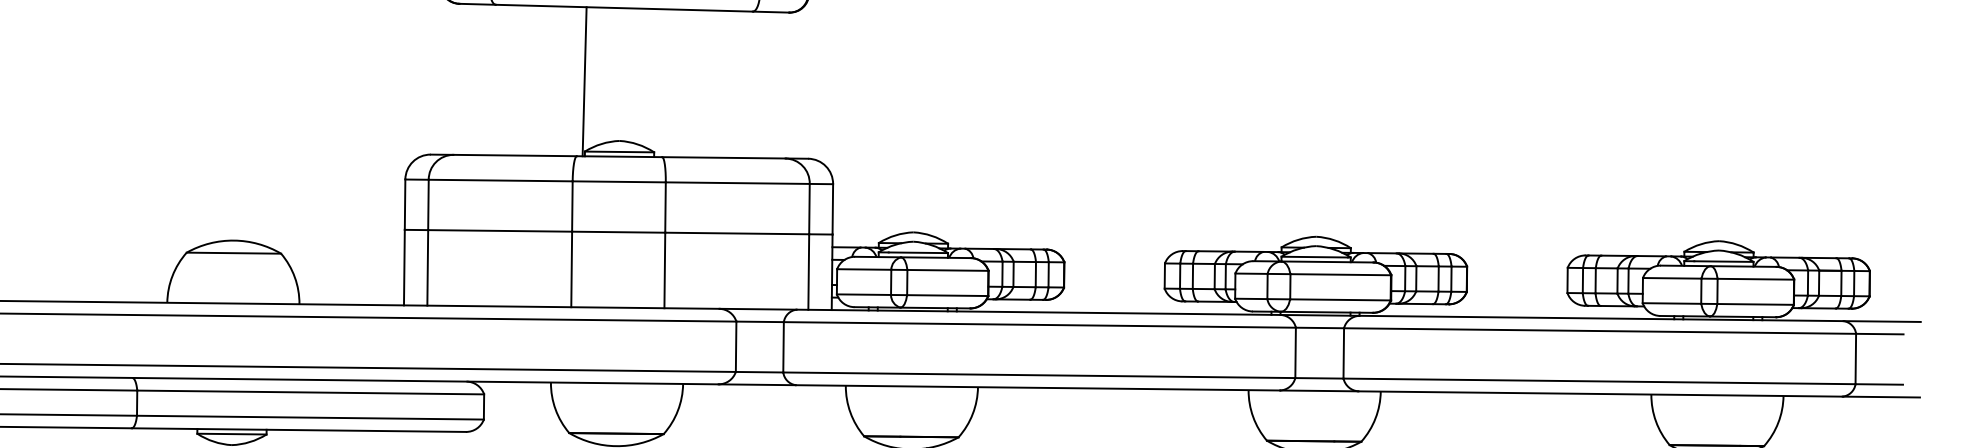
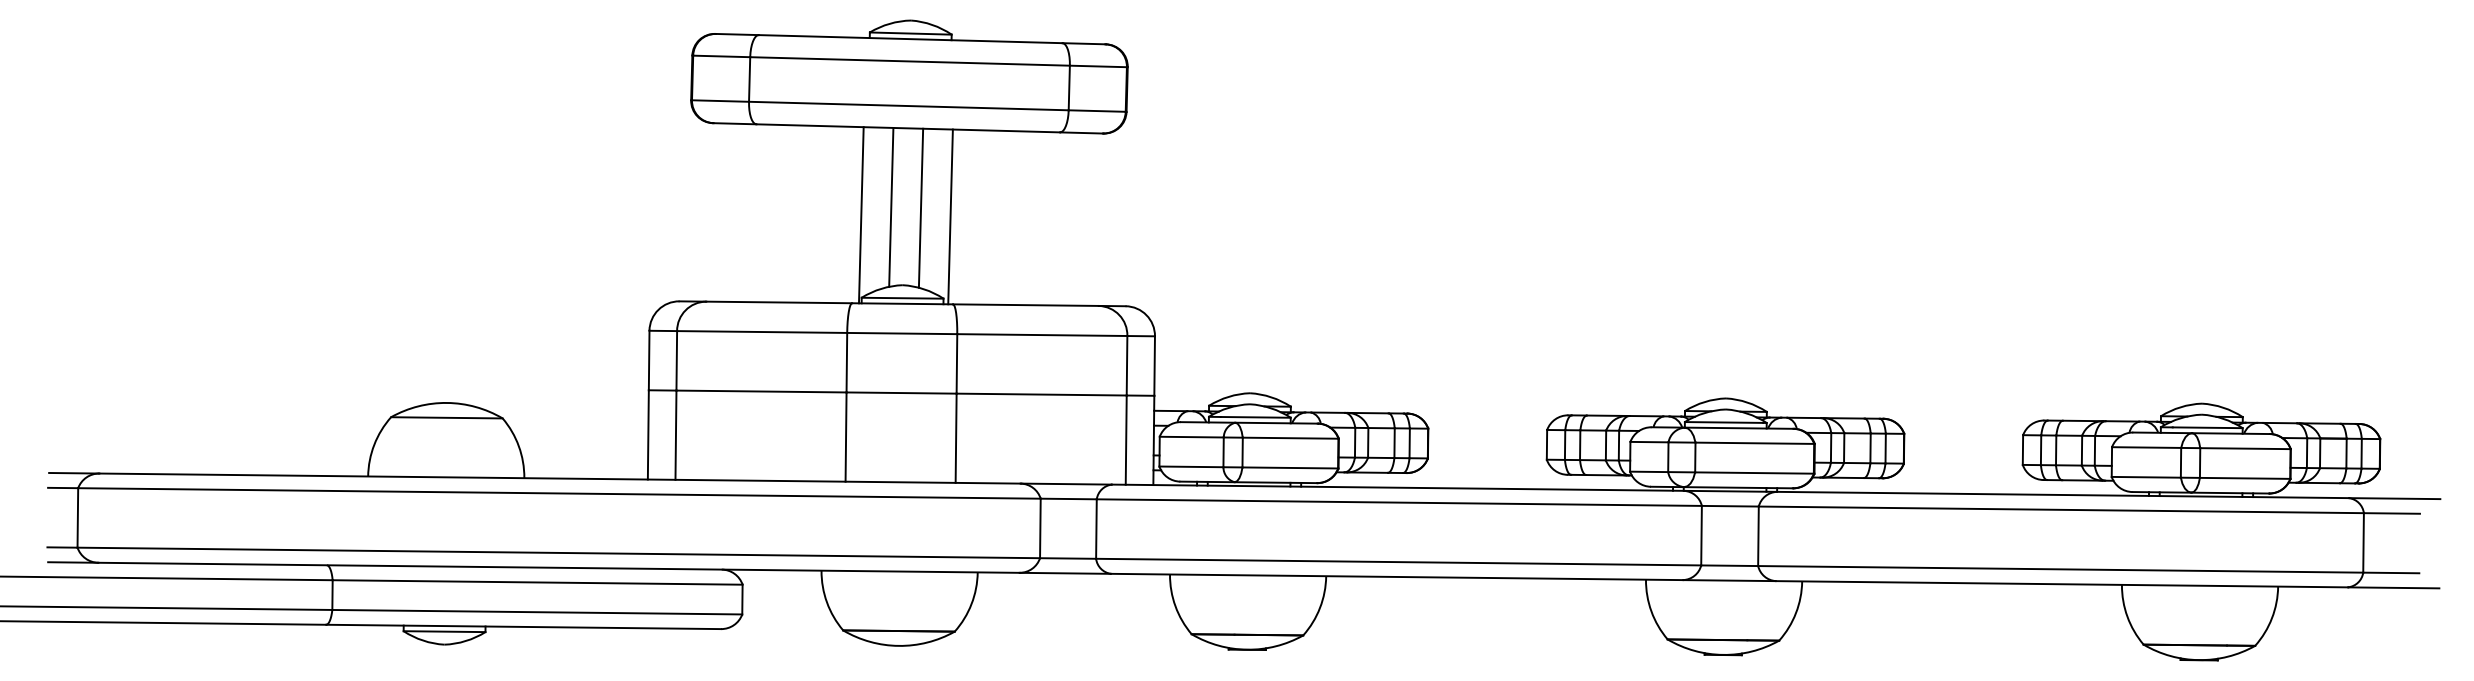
line: (610, 74) -> (891, 206), added
line: (634, 75) -> (920, 207), added
line: (660, 82) -> (950, 216), added

